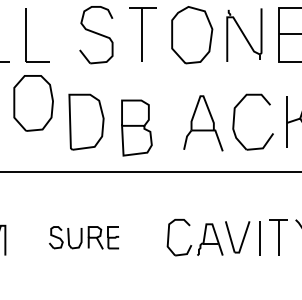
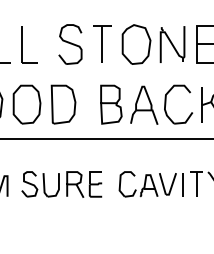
part: (32, 103) -> (26, 104), moved
curve: (137, 127) -> (111, 104), moved
part: (83, 237) -> (61, 184), size x1.67

